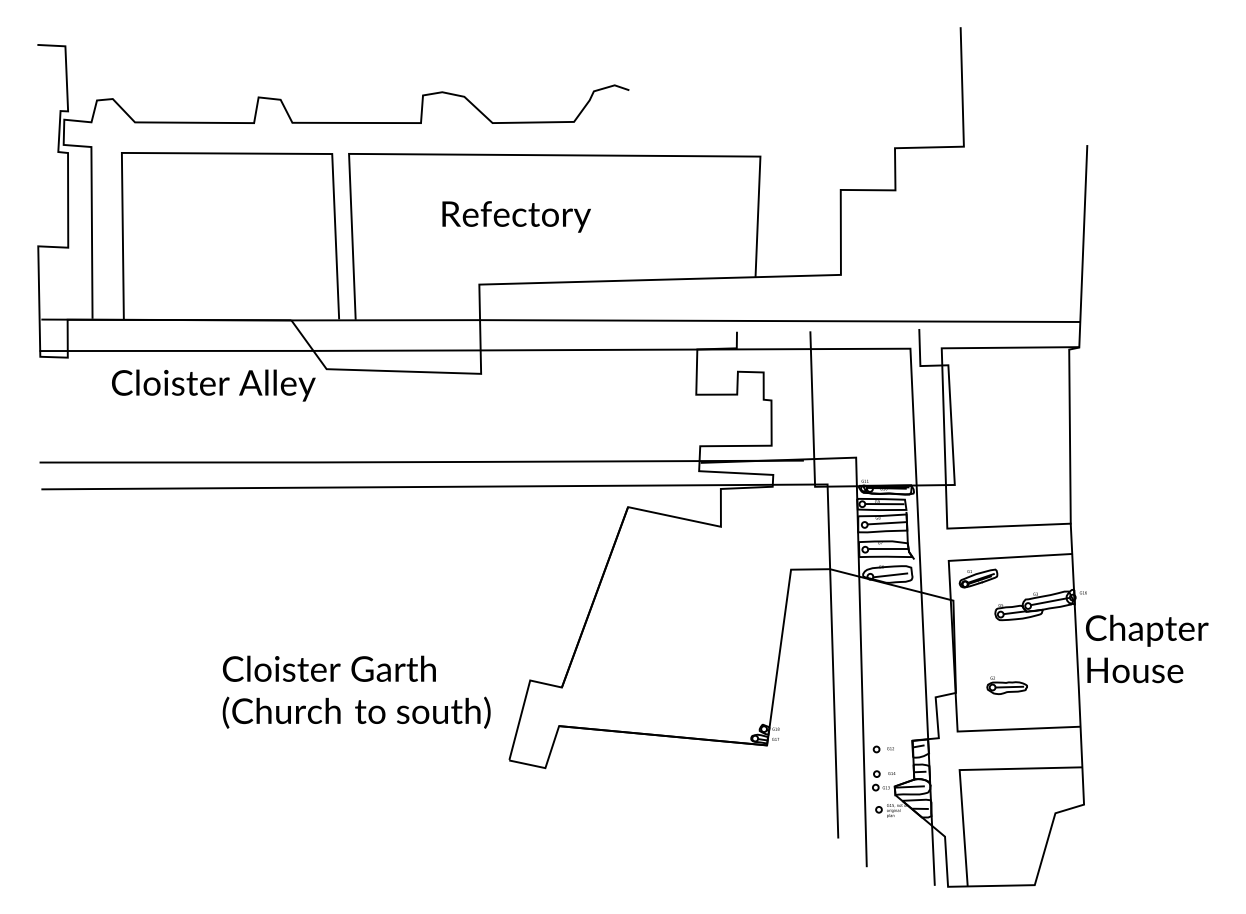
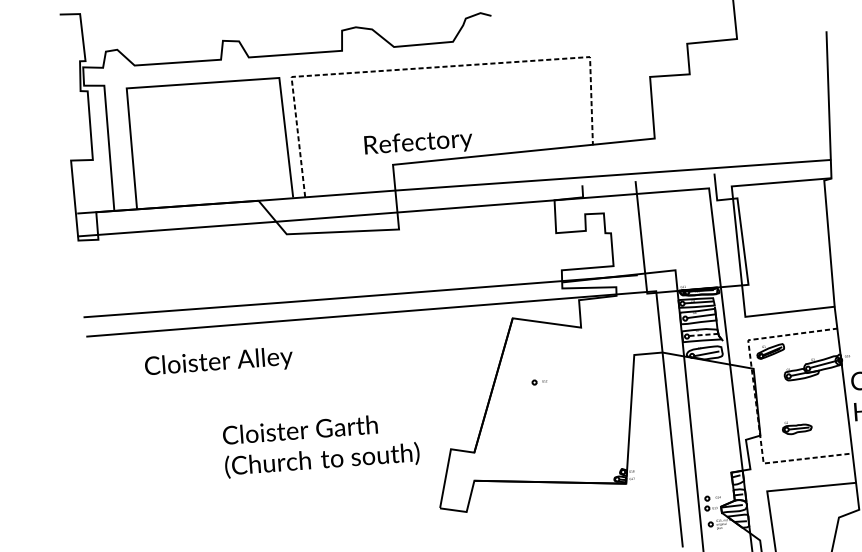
line: (532, 155) -> (424, 68), solid -> dashed
text: (516, 216) -> (418, 143), moved
text: (213, 385) -> (218, 362), moved
line: (888, 549) -> (703, 335), solid -> dashed
line: (953, 645) -> (756, 401), solid -> dashed
text: (356, 691) -> (321, 444), moved
part: (882, 749) -> (538, 382), moved

